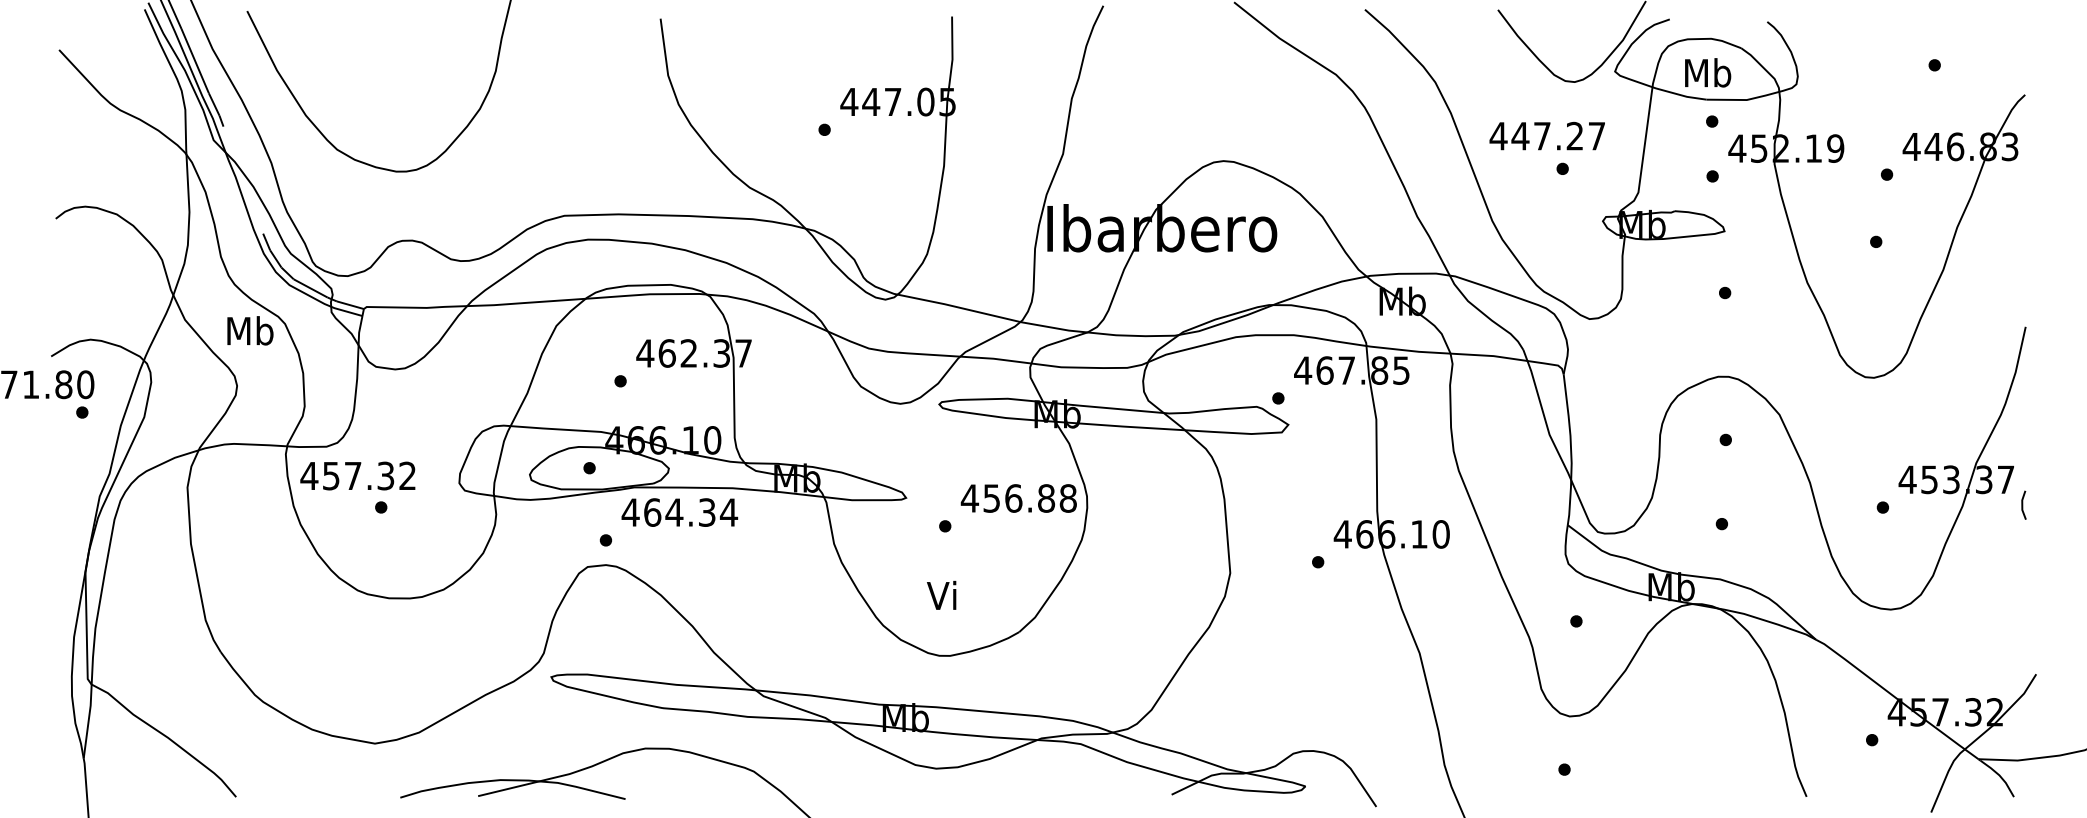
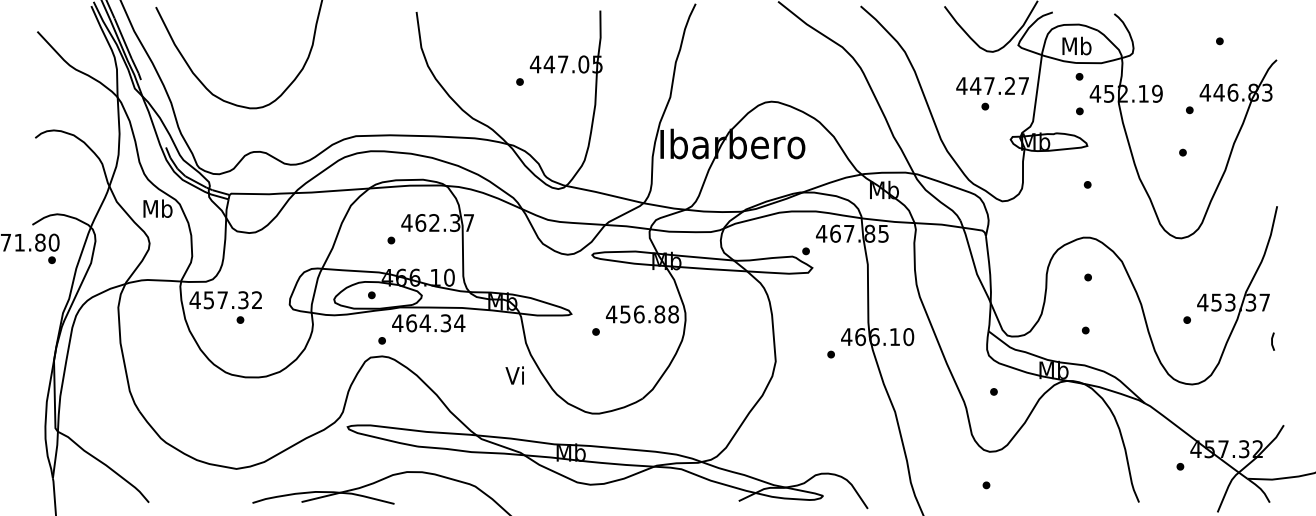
text: (1547, 135) -> (992, 85), moved
line: (2022, 504) -> (1272, 341), moved
text: (941, 595) -> (514, 375), moved

